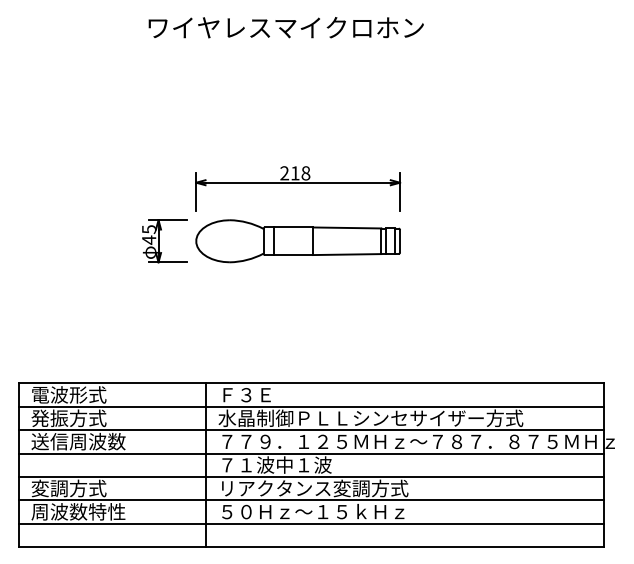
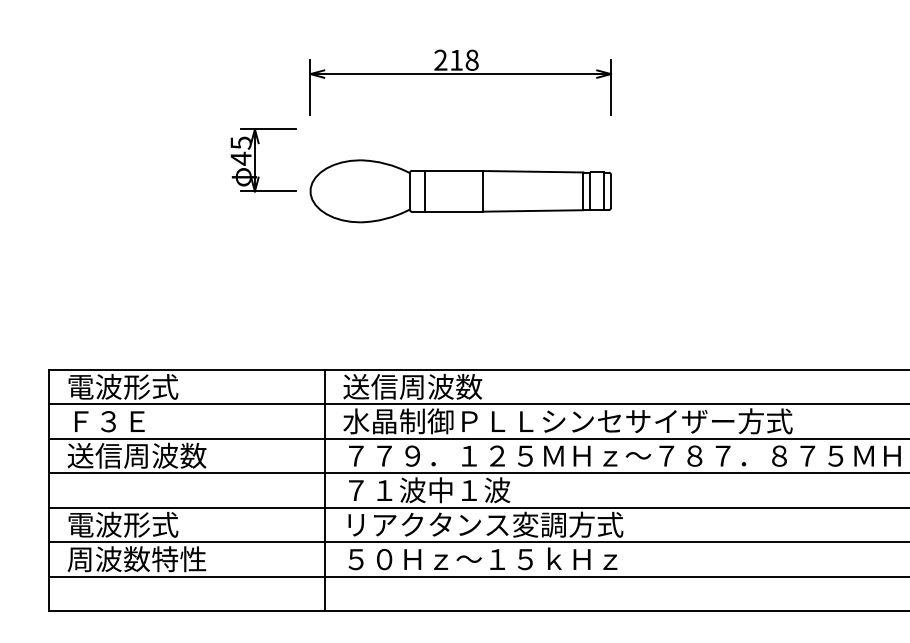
part: (297, 241) -> (459, 191), moved
text: (265, 394) -> (412, 386), Ｆ３Ｅ -> 送信周波数
text: (68, 418) -> (122, 421), 発振方式 -> Ｆ３Ｅ
text: (59, 488) -> (108, 524), 変調方式 -> 電波形式

